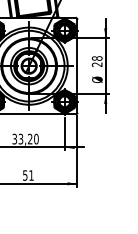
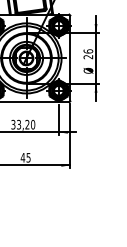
text: (96, 58) -> (87, 51), 28 -> 26
text: (28, 175) -> (25, 157), 51 -> 45

